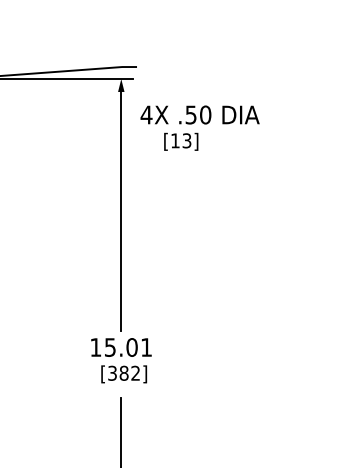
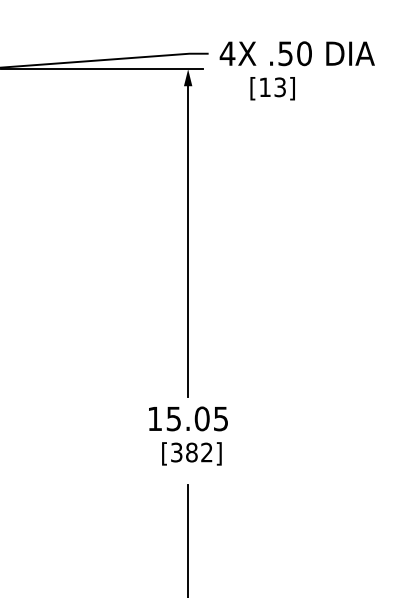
text: (199, 127) -> (296, 69), moved
text: (146, 347) -> (220, 418), 15.01 -> 15.05

